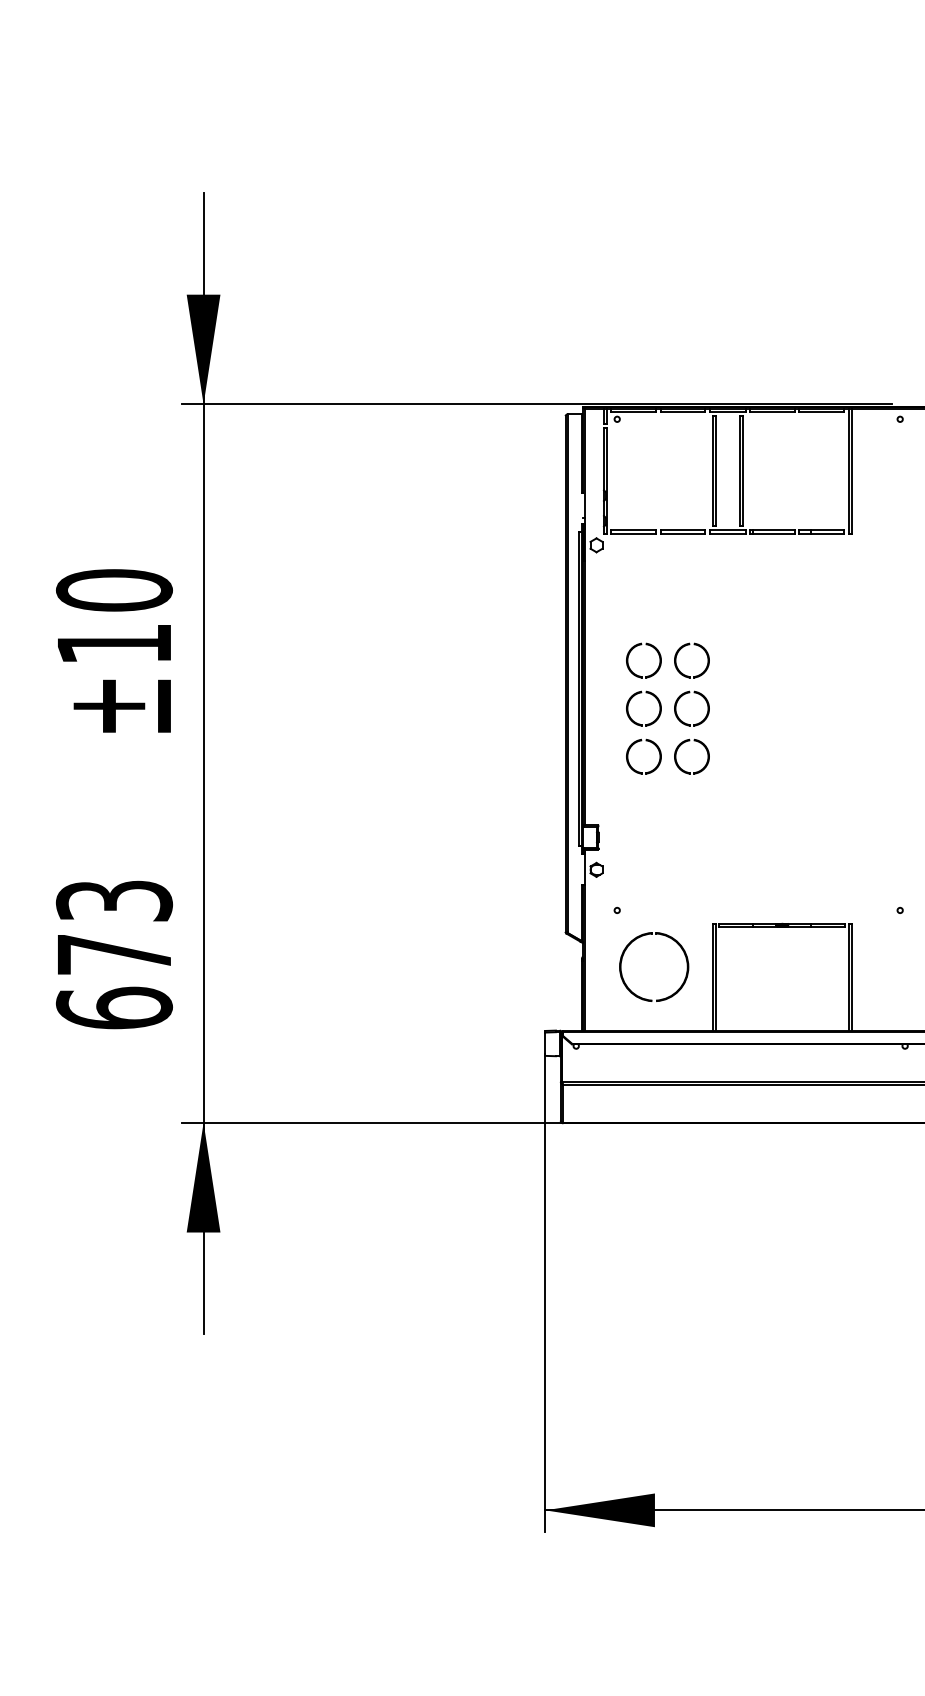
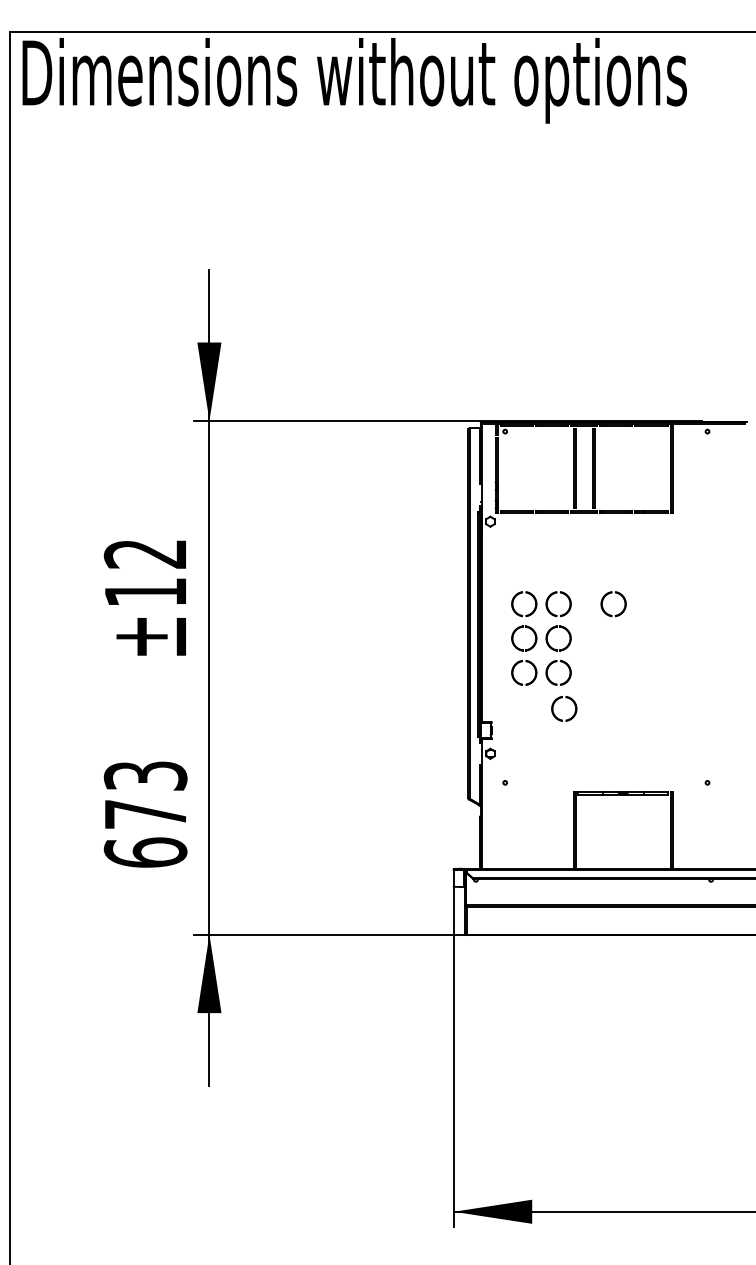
text: (114, 589) -> (145, 553), ±10 -> ±12
part: (765, 675) -> (611, 614), added
part: (697, 792) -> (562, 698), added
part: (624, 978) -> (510, 831), removed

